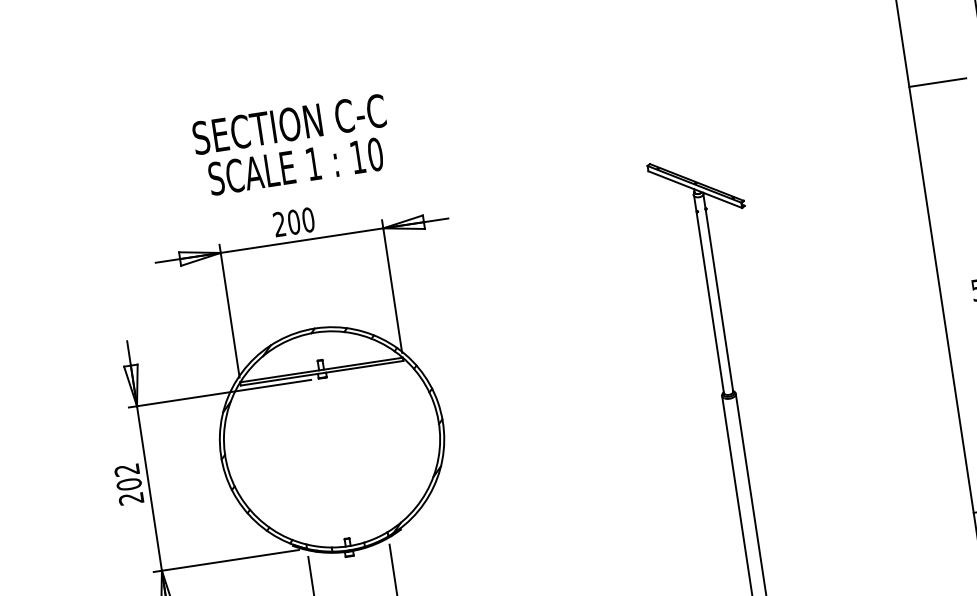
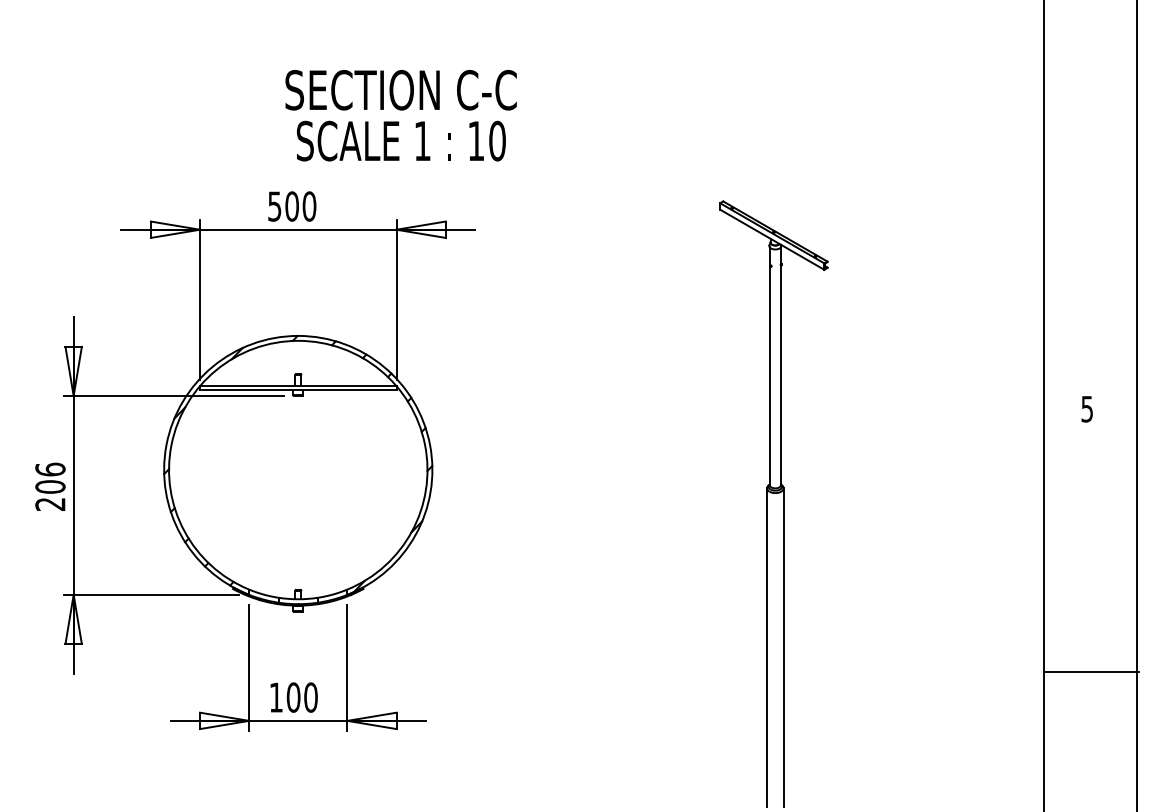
line: (937, 82) -> (1077, 156), removed
text: (292, 145) -> (400, 115), moved
text: (279, 224) -> (274, 206), 200 -> 500
text: (127, 469) -> (50, 469), 202 -> 206

